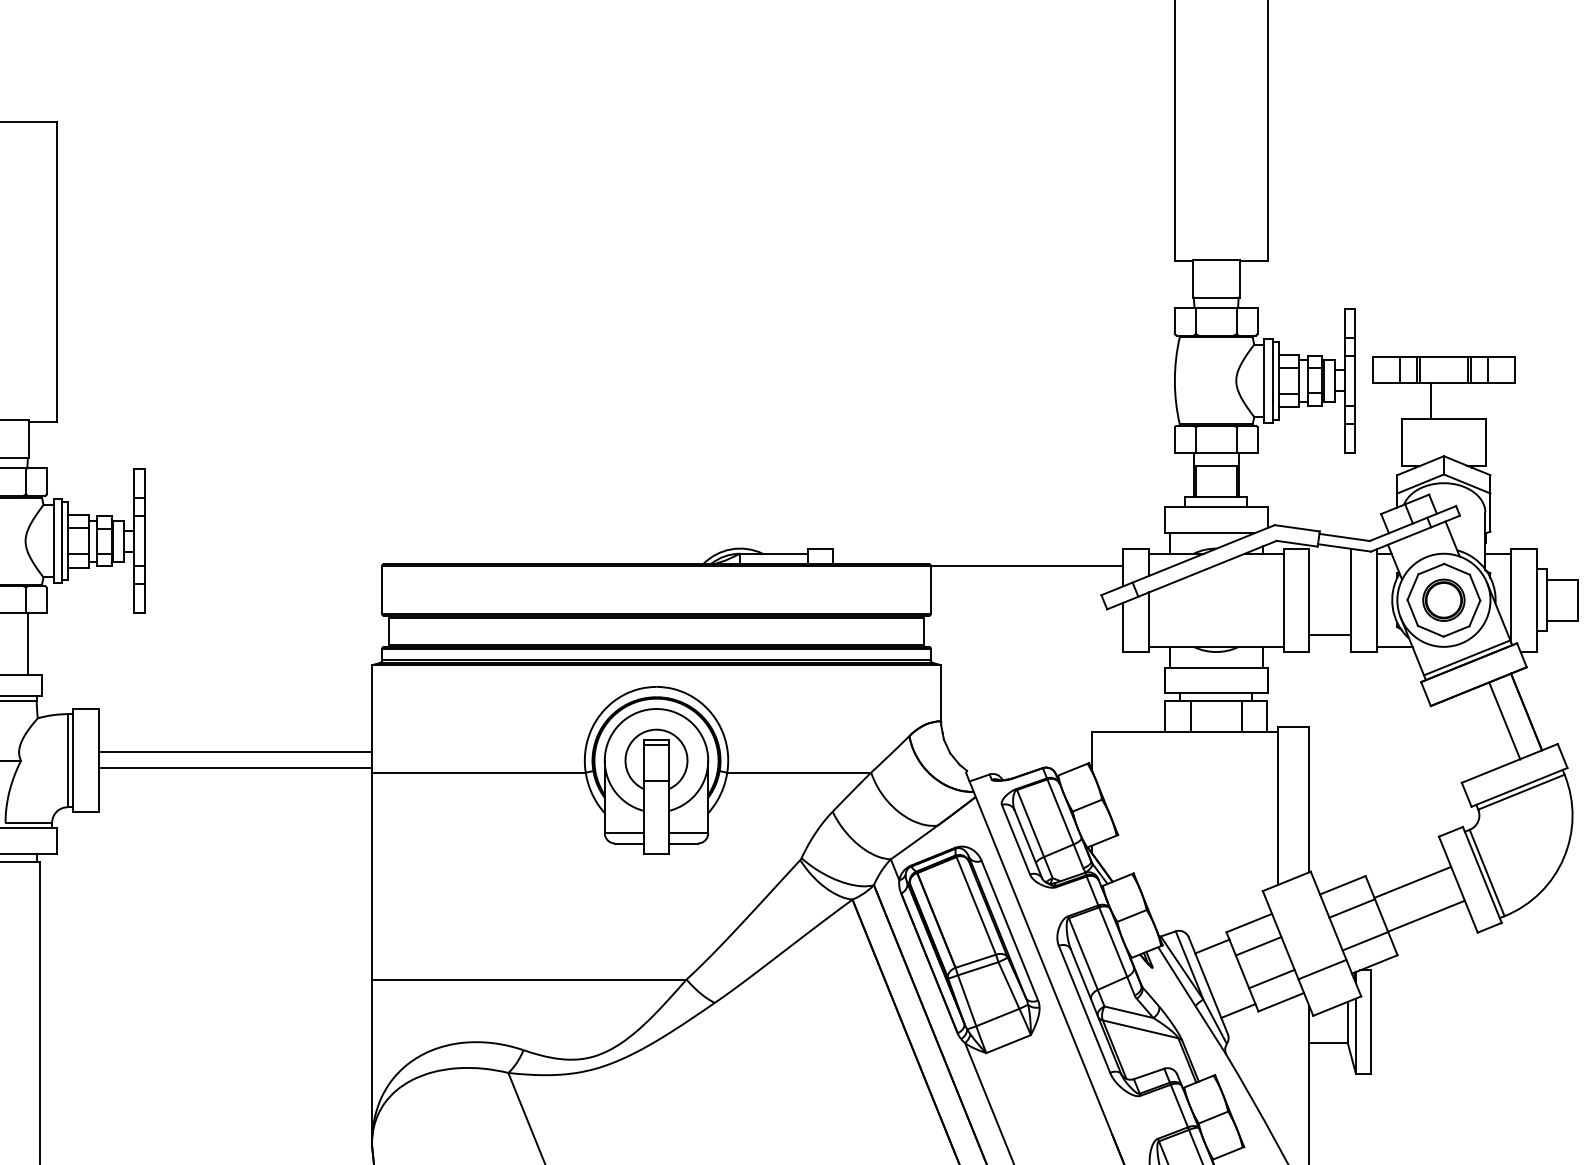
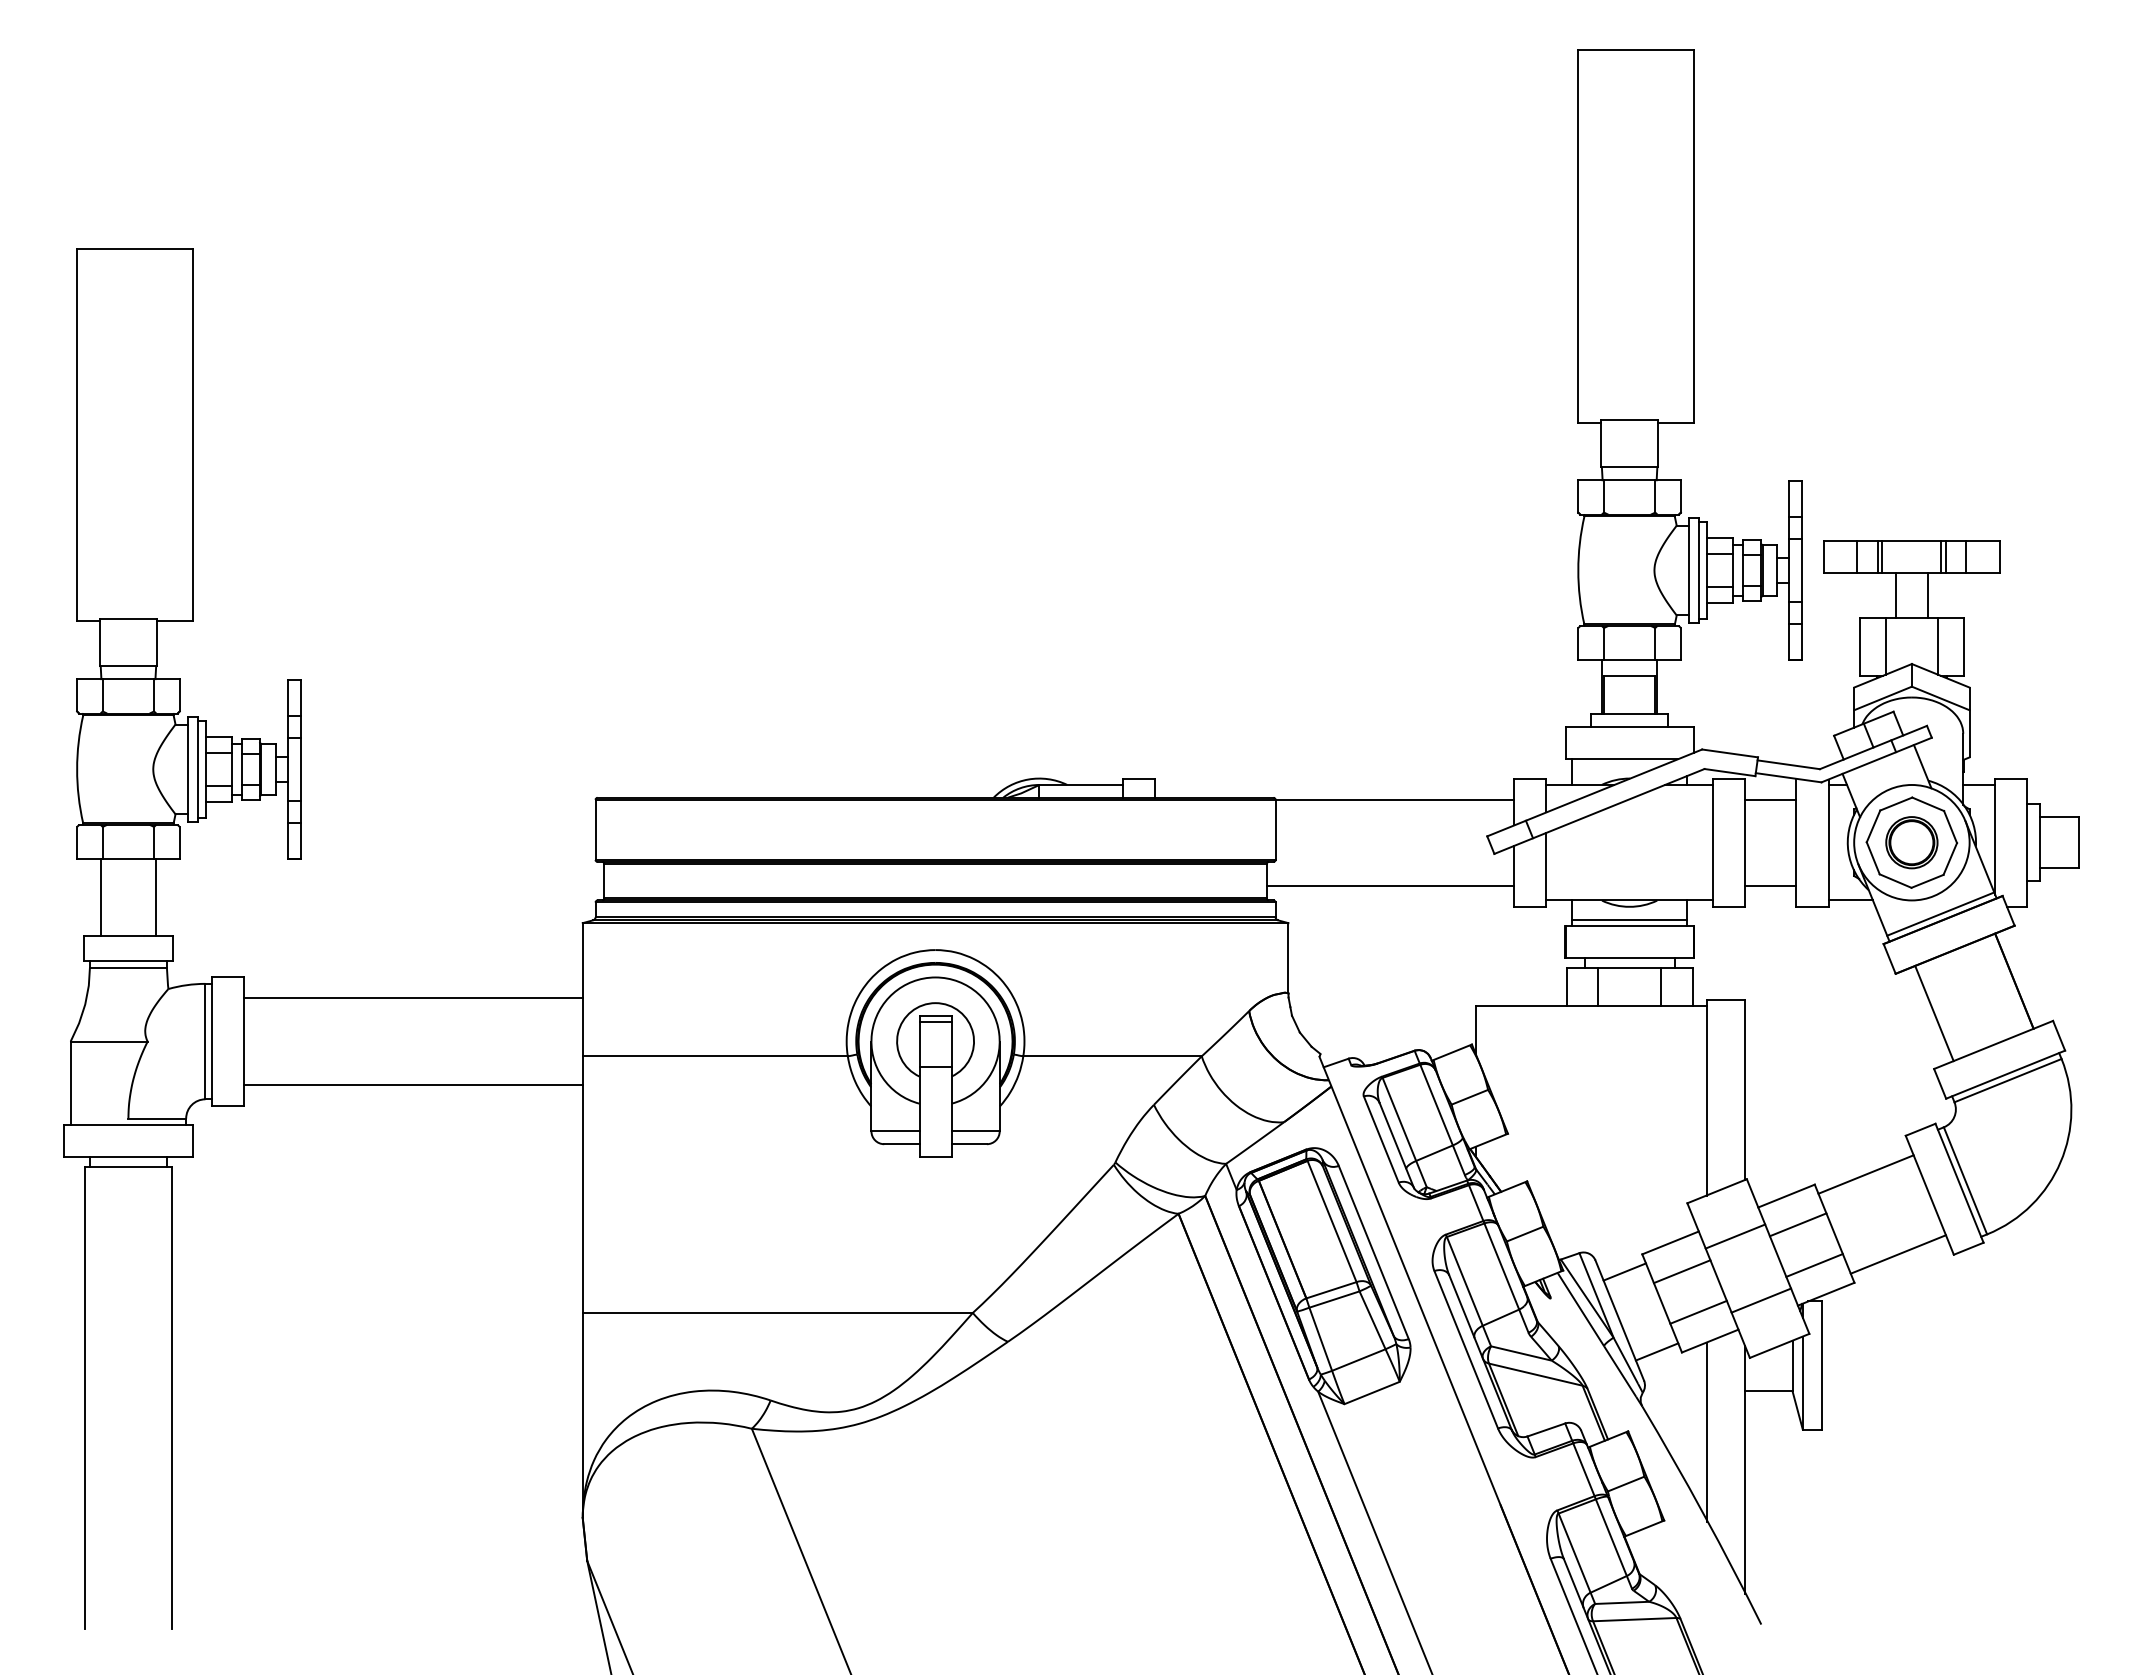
line: (1456, 400) -> (1927, 595), added
line: (1422, 442) -> (1885, 646), added
line: (1464, 442) -> (1937, 646), added
line: (1329, 565) -> (1770, 799), added
line: (1023, 634) -> (1390, 885), added
line: (1216, 662) -> (1629, 919), added
line: (1504, 721) -> (1934, 1013), moved
line: (234, 751) -> (412, 1084), moved
line: (234, 767) -> (412, 998), moved
line: (1412, 882) -> (1897, 1254), moved
line: (1425, 916) -> (1865, 1174), moved
line: (1301, 917) -> (1735, 1236), added
line: (1278, 1075) -> (1706, 1432), added

